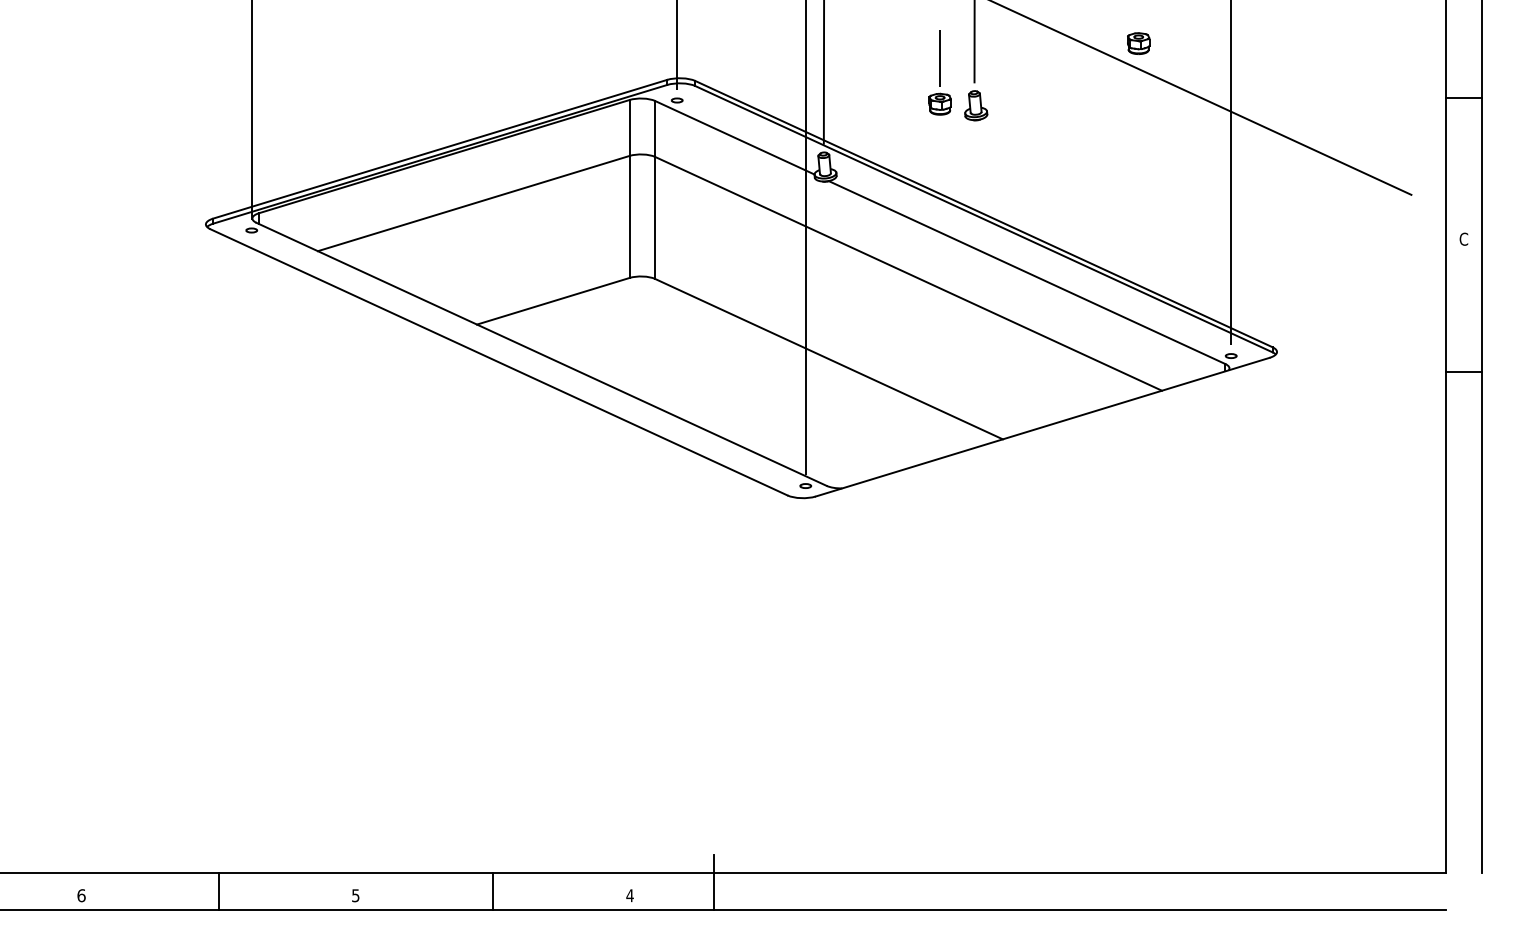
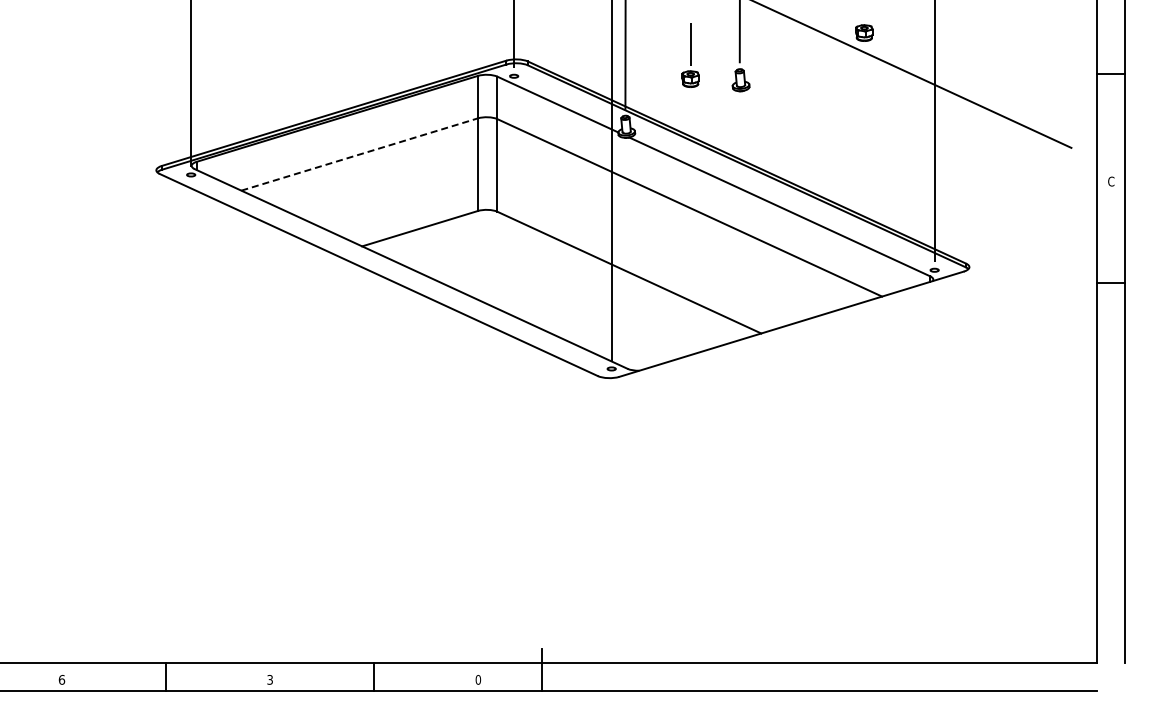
part: (939, 73) -> (690, 55), moved
line: (473, 203) -> (359, 154), solid -> dashed
text: (354, 893) -> (269, 678), 5 -> 3
text: (630, 895) -> (478, 679), 4 -> 0

